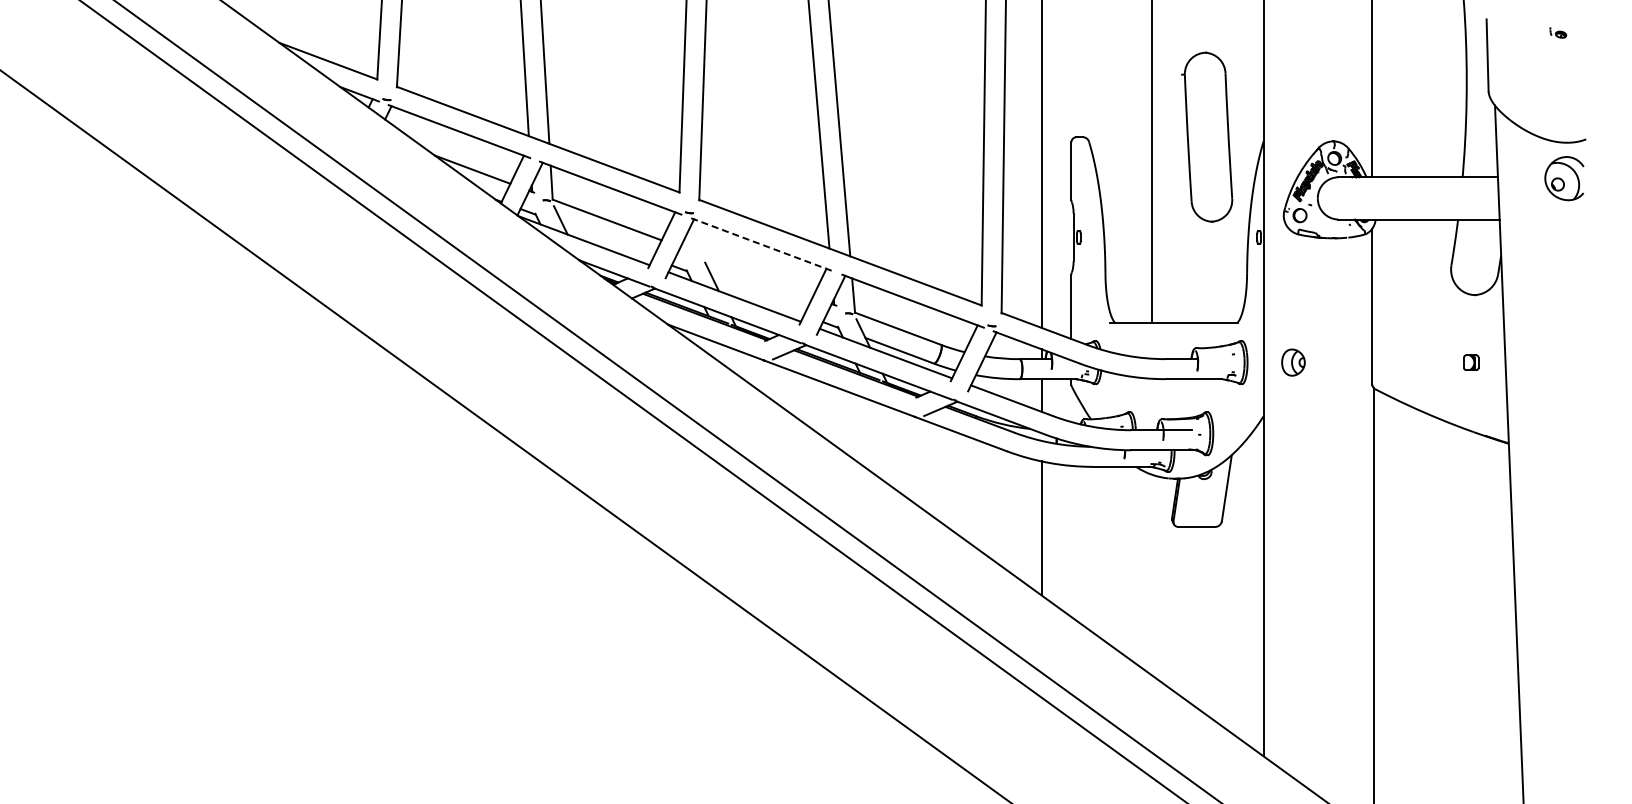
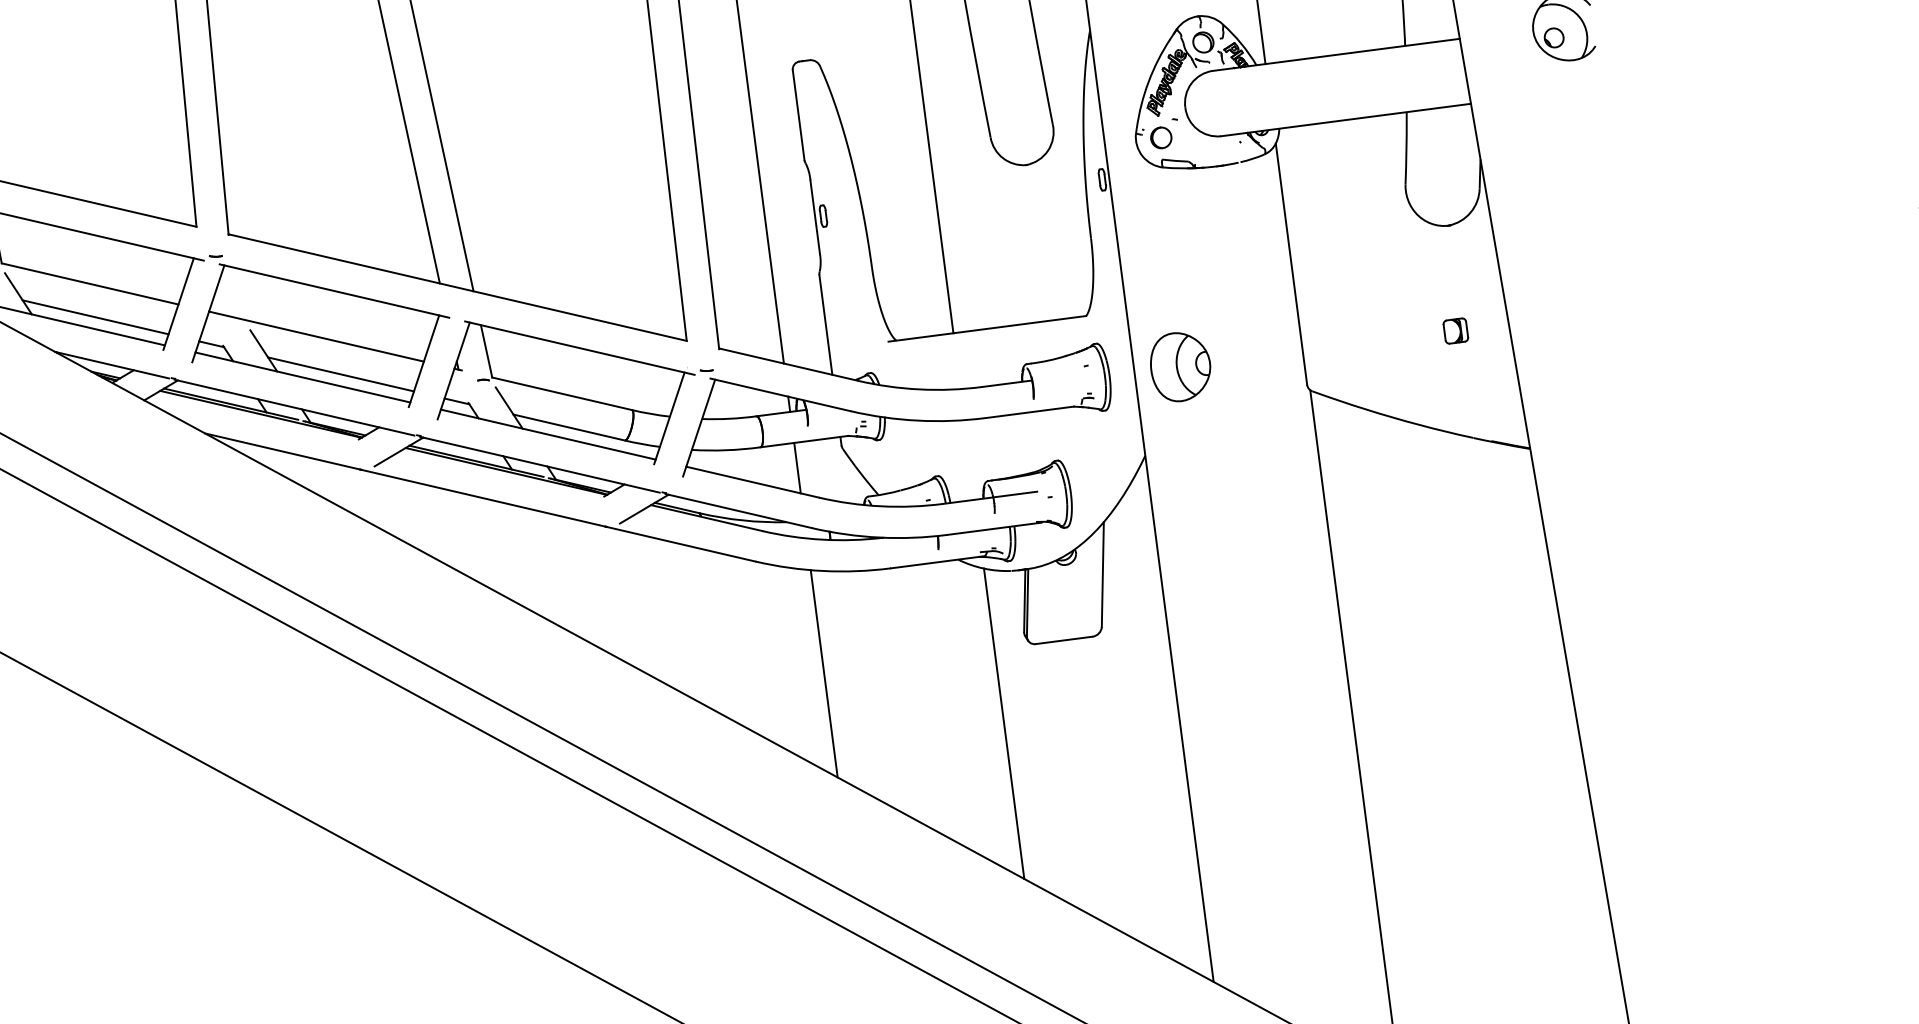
line: (607, 241) -> (94, 317), added
line: (761, 244) -> (333, 290), dashed -> solid
line: (746, 271) -> (316, 335), added
line: (759, 298) -> (341, 374), added
part: (1293, 362) -> (1180, 366), size x1.67
line: (1151, 574) -> (1003, 723), added

